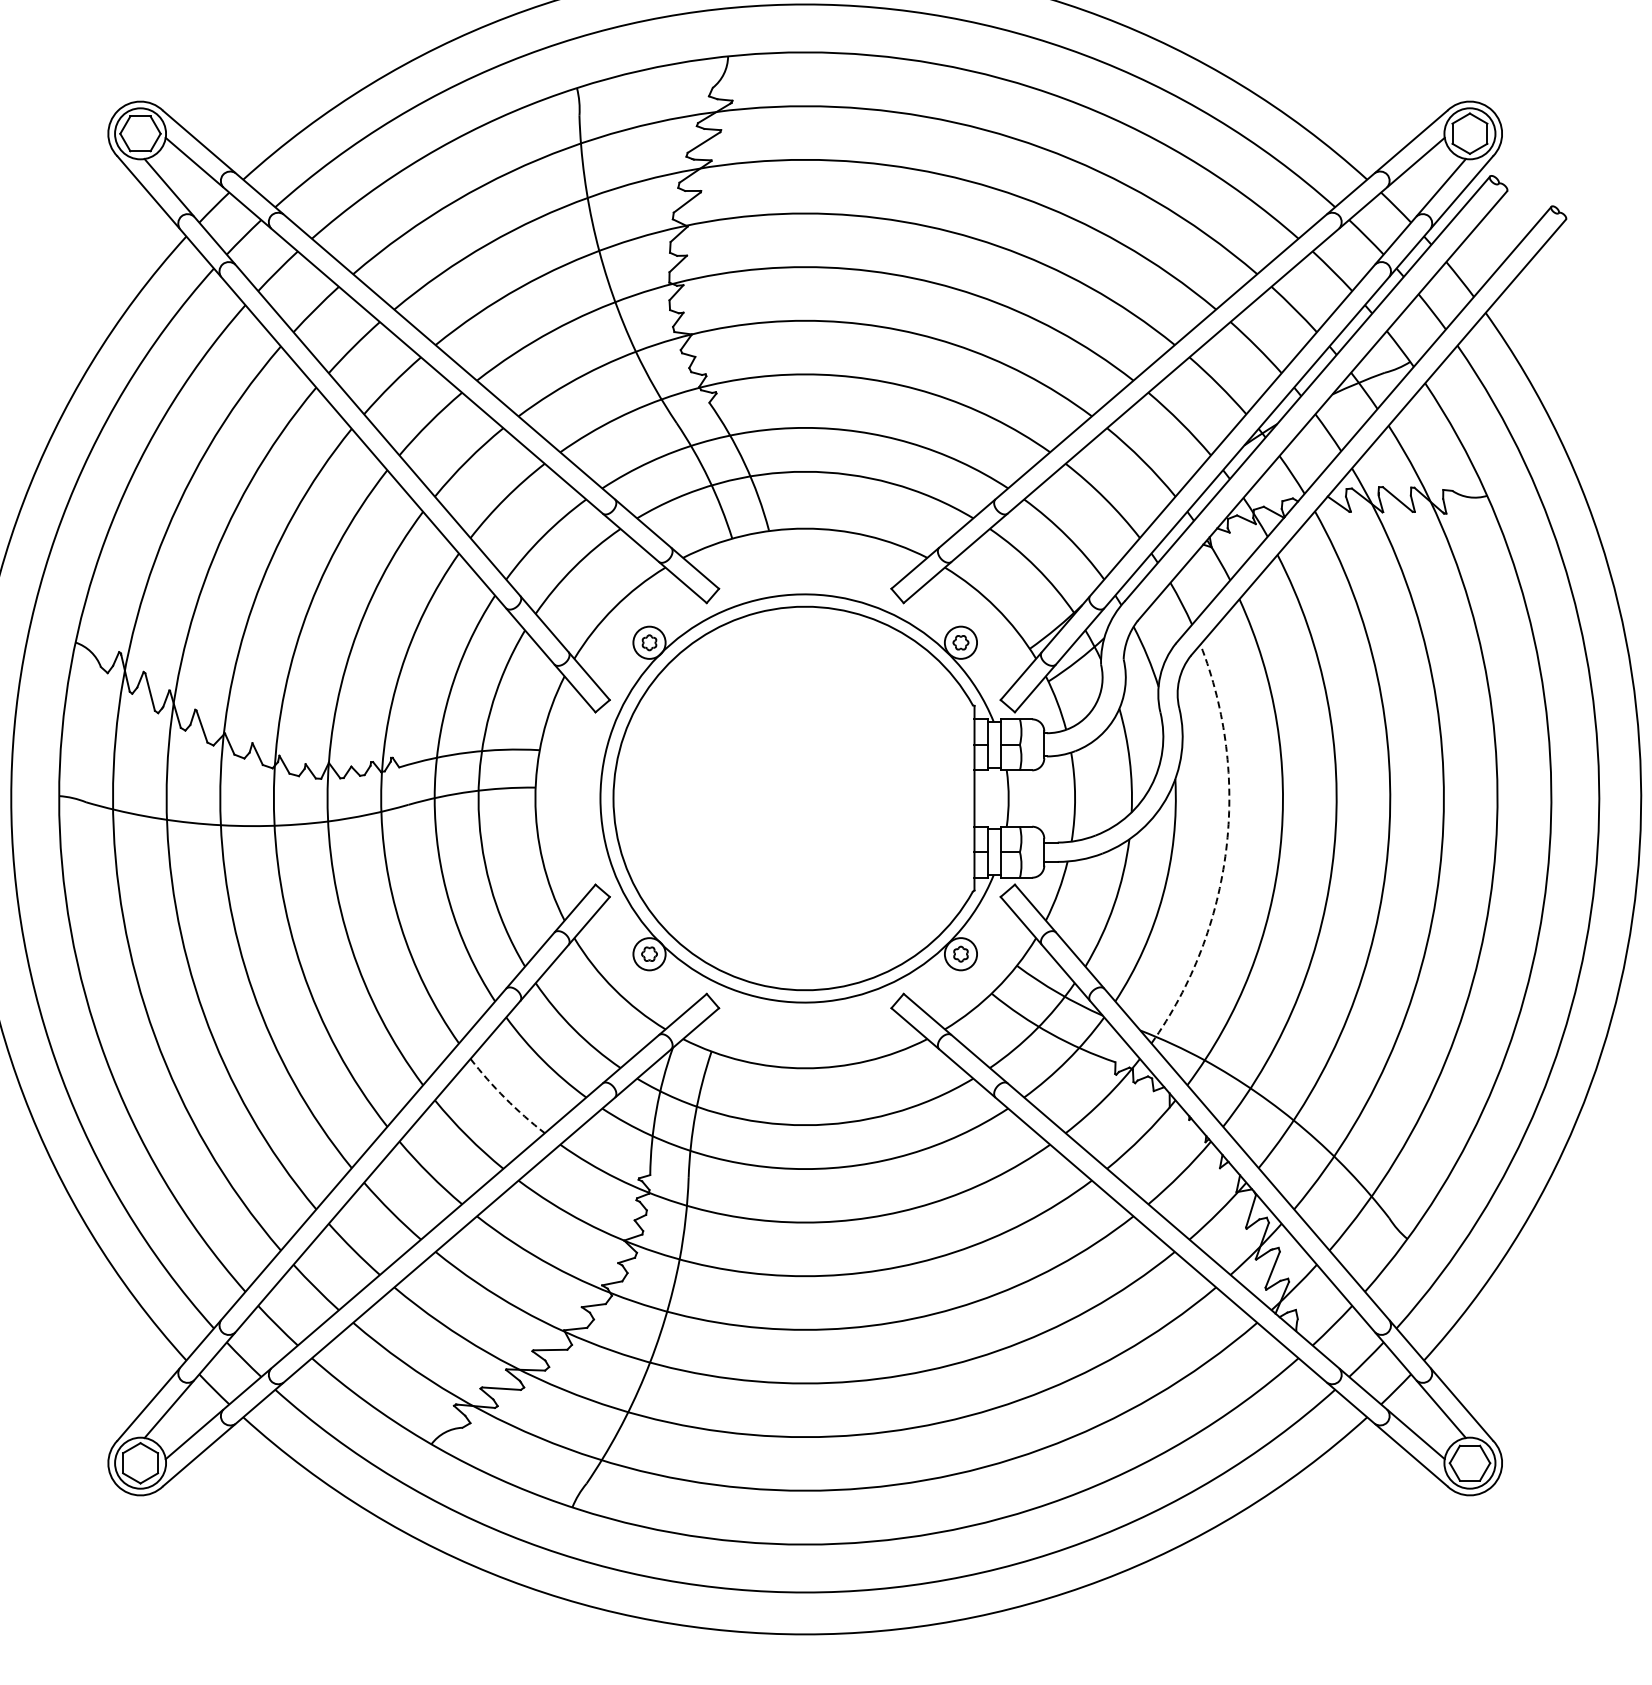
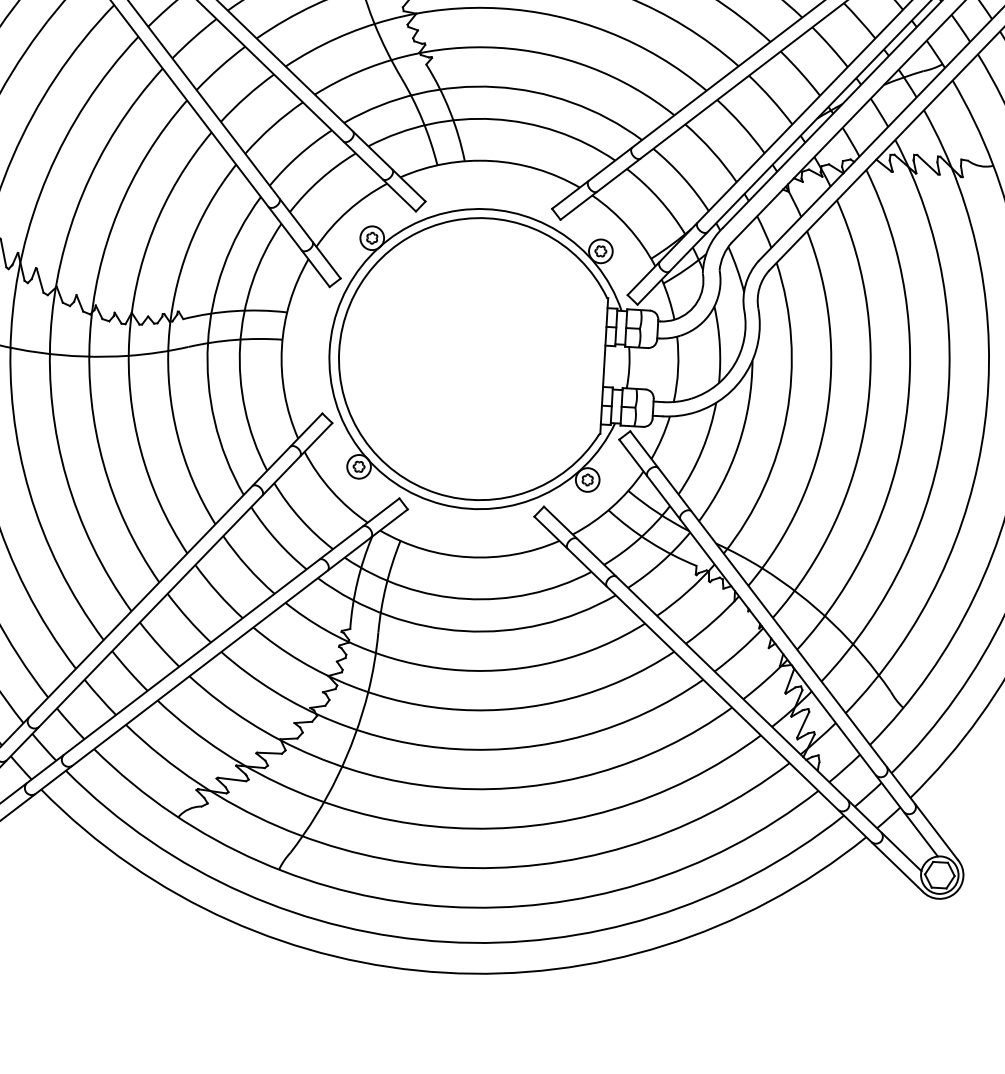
arc: (1226, 850) -> (787, 415), dashed -> solid
arc: (505, 1098) -> (247, 566), dashed -> solid

